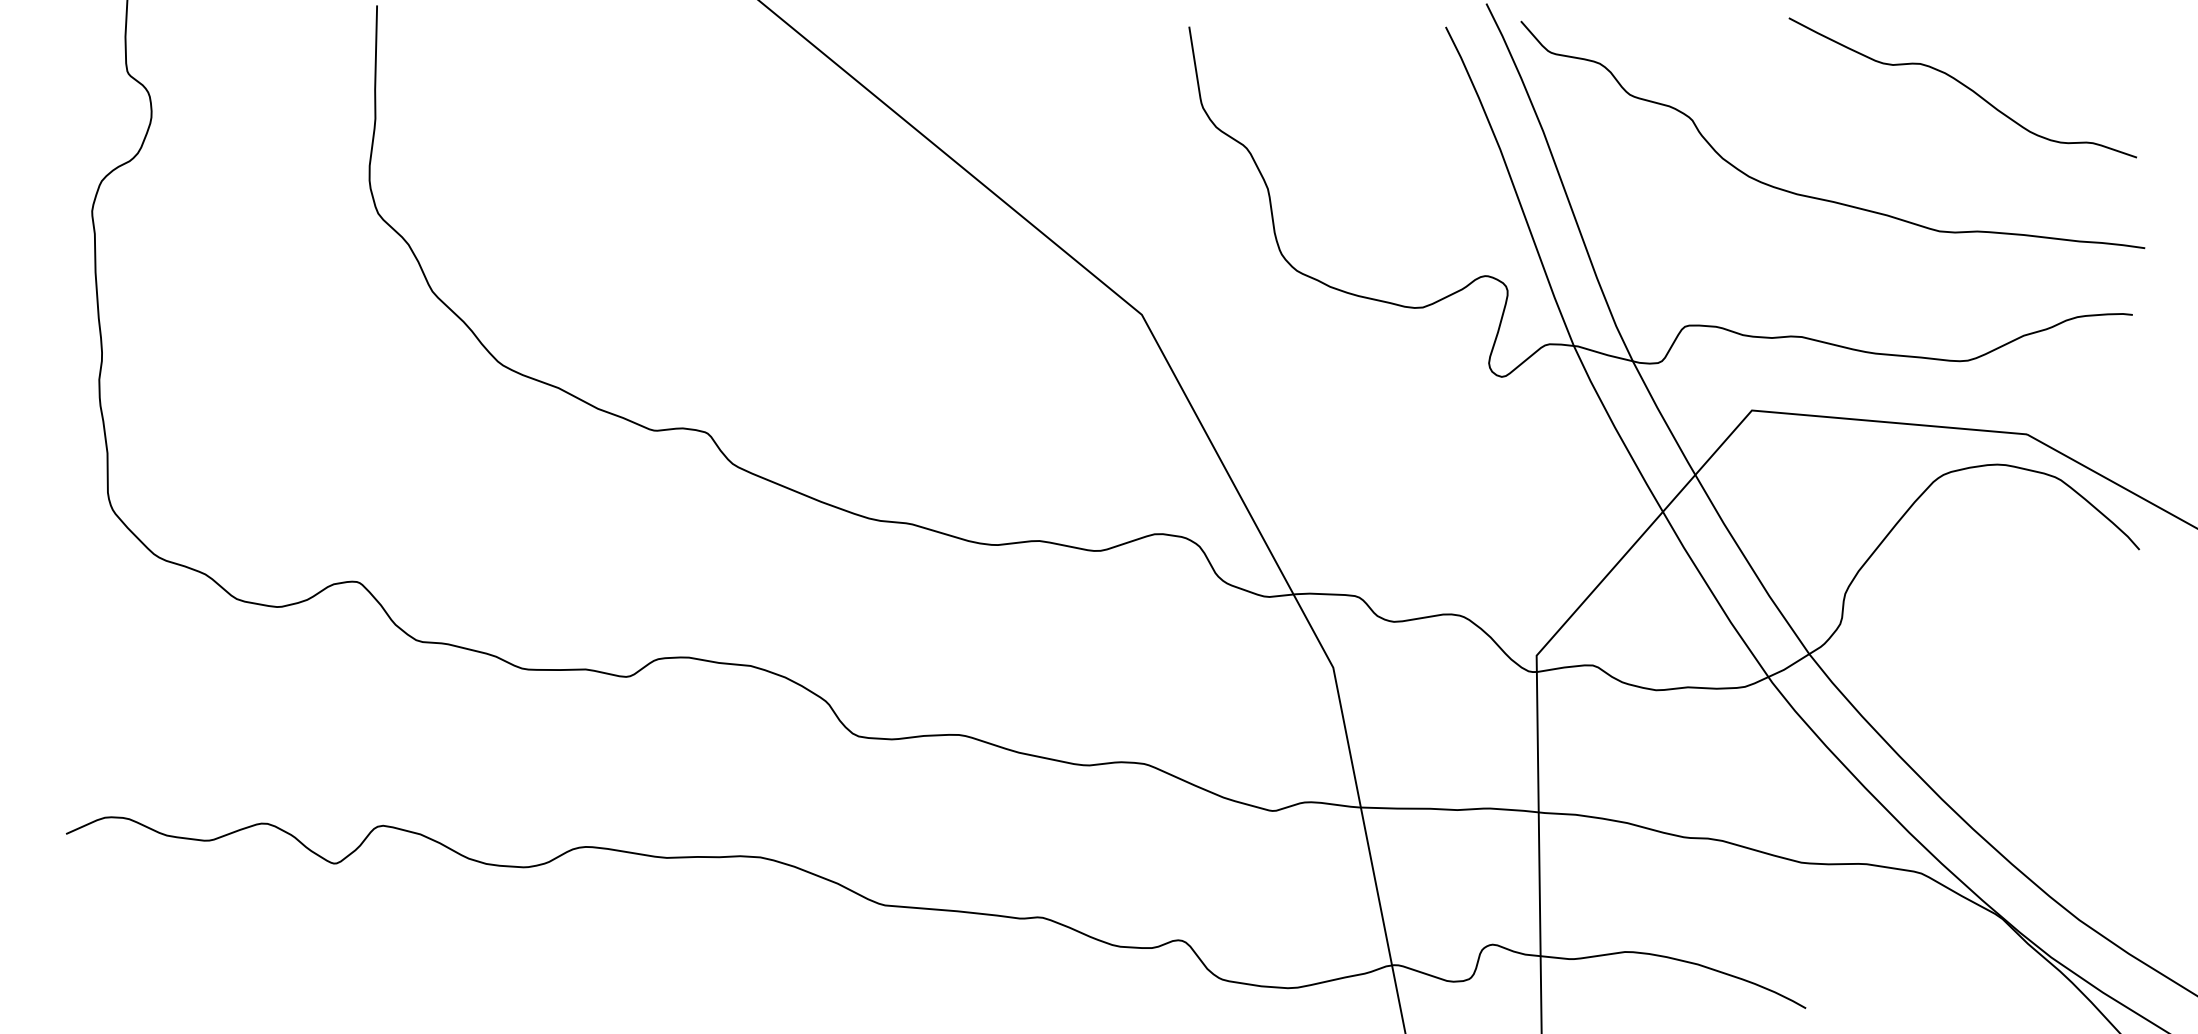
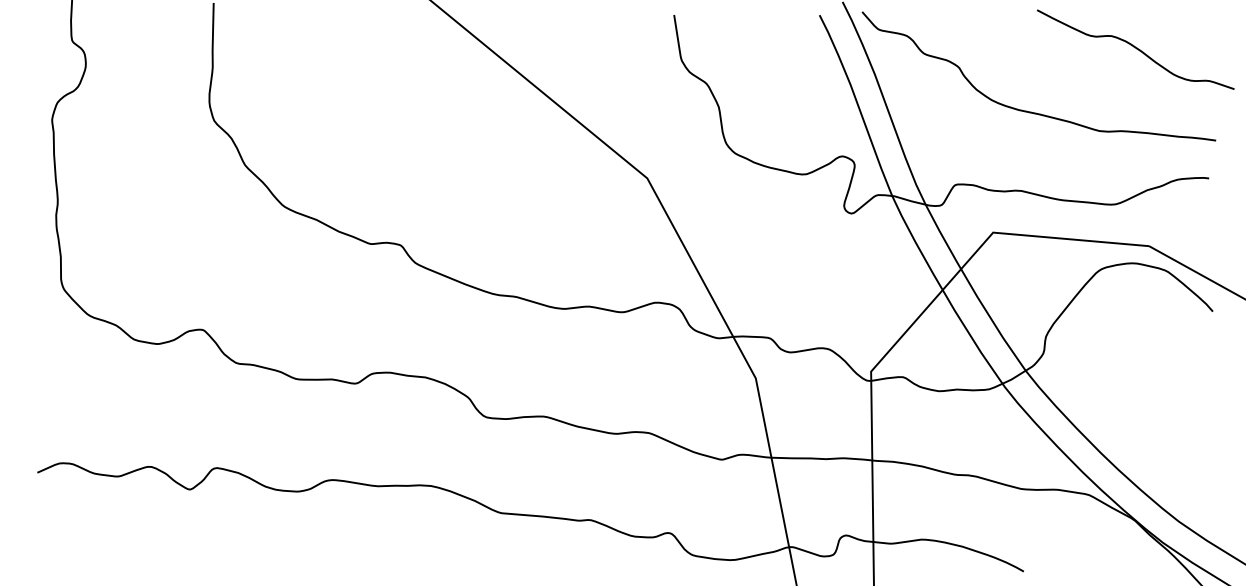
curve: (1962, 85) -> (1135, 48), moved

